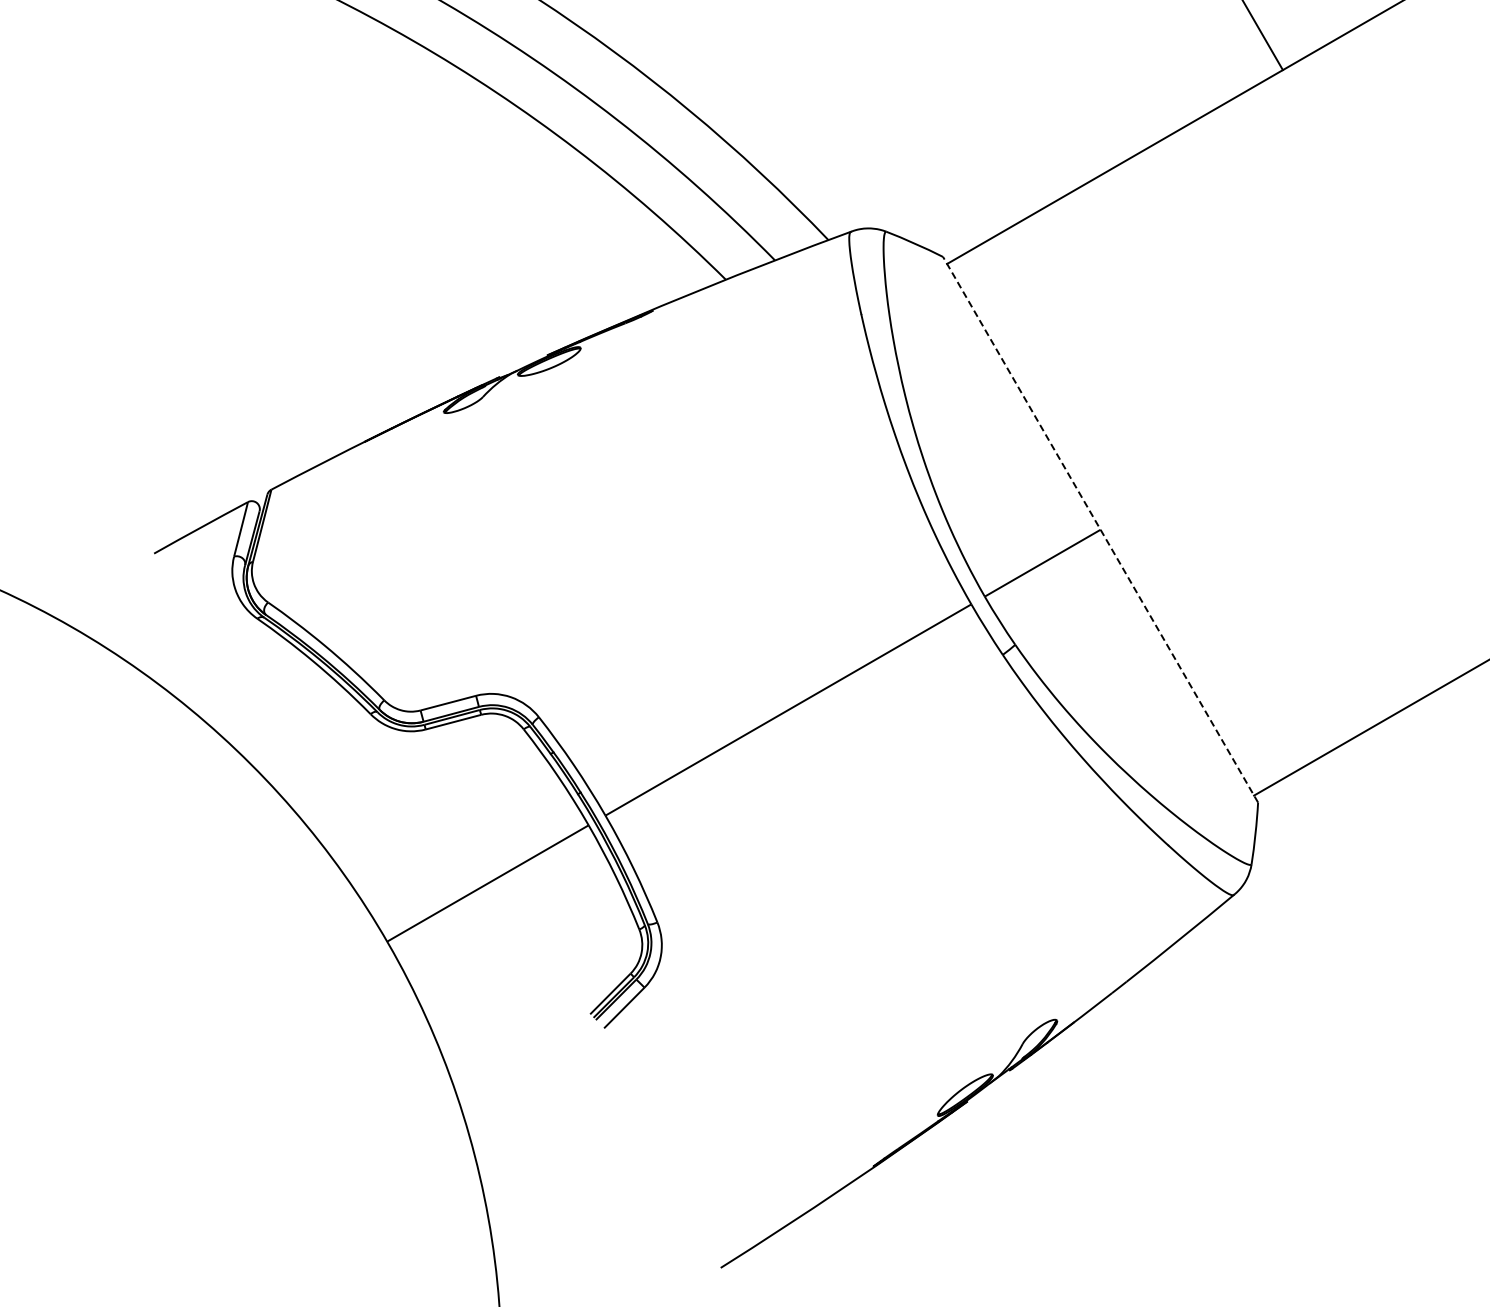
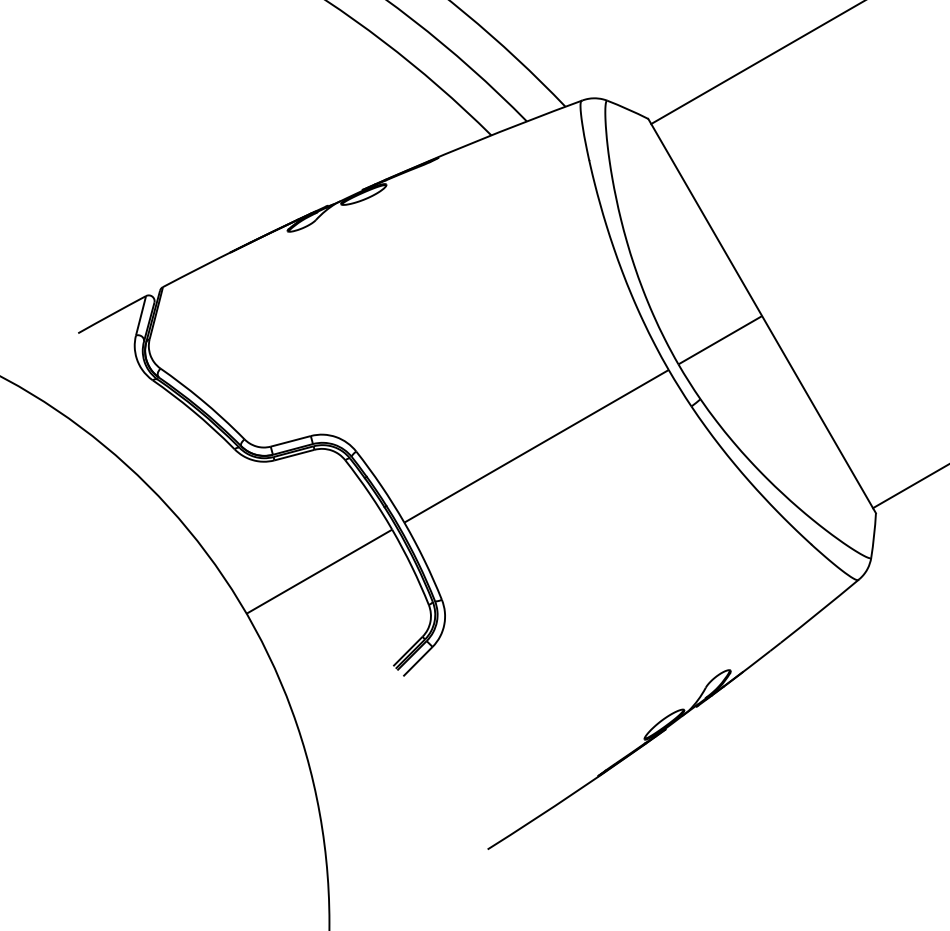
line: (1100, 529) -> (762, 315), dashed -> solid

